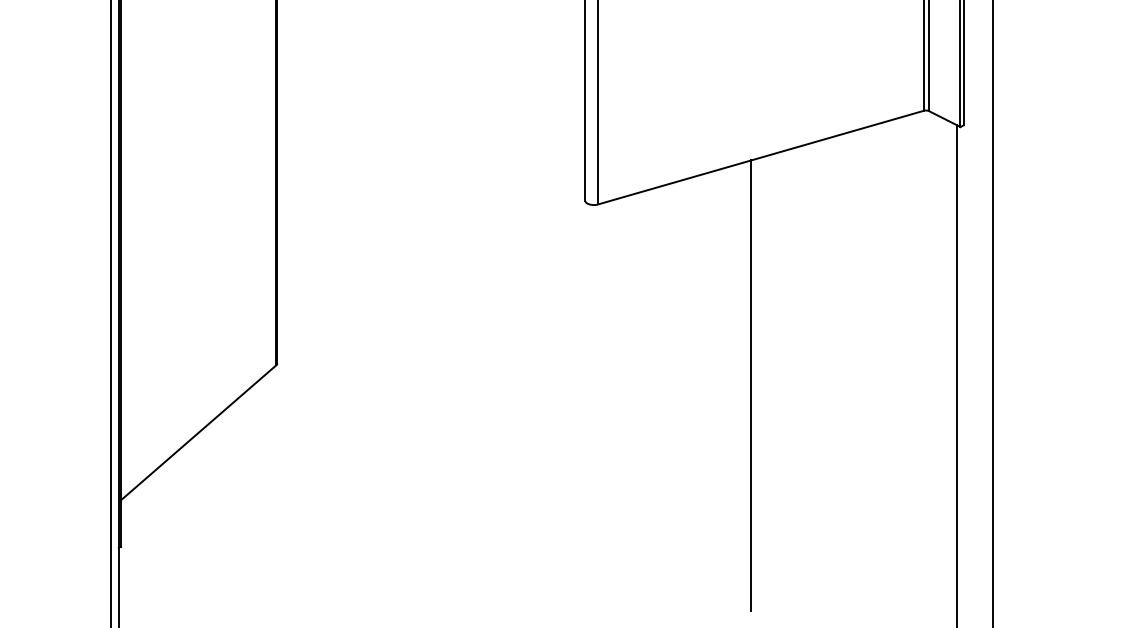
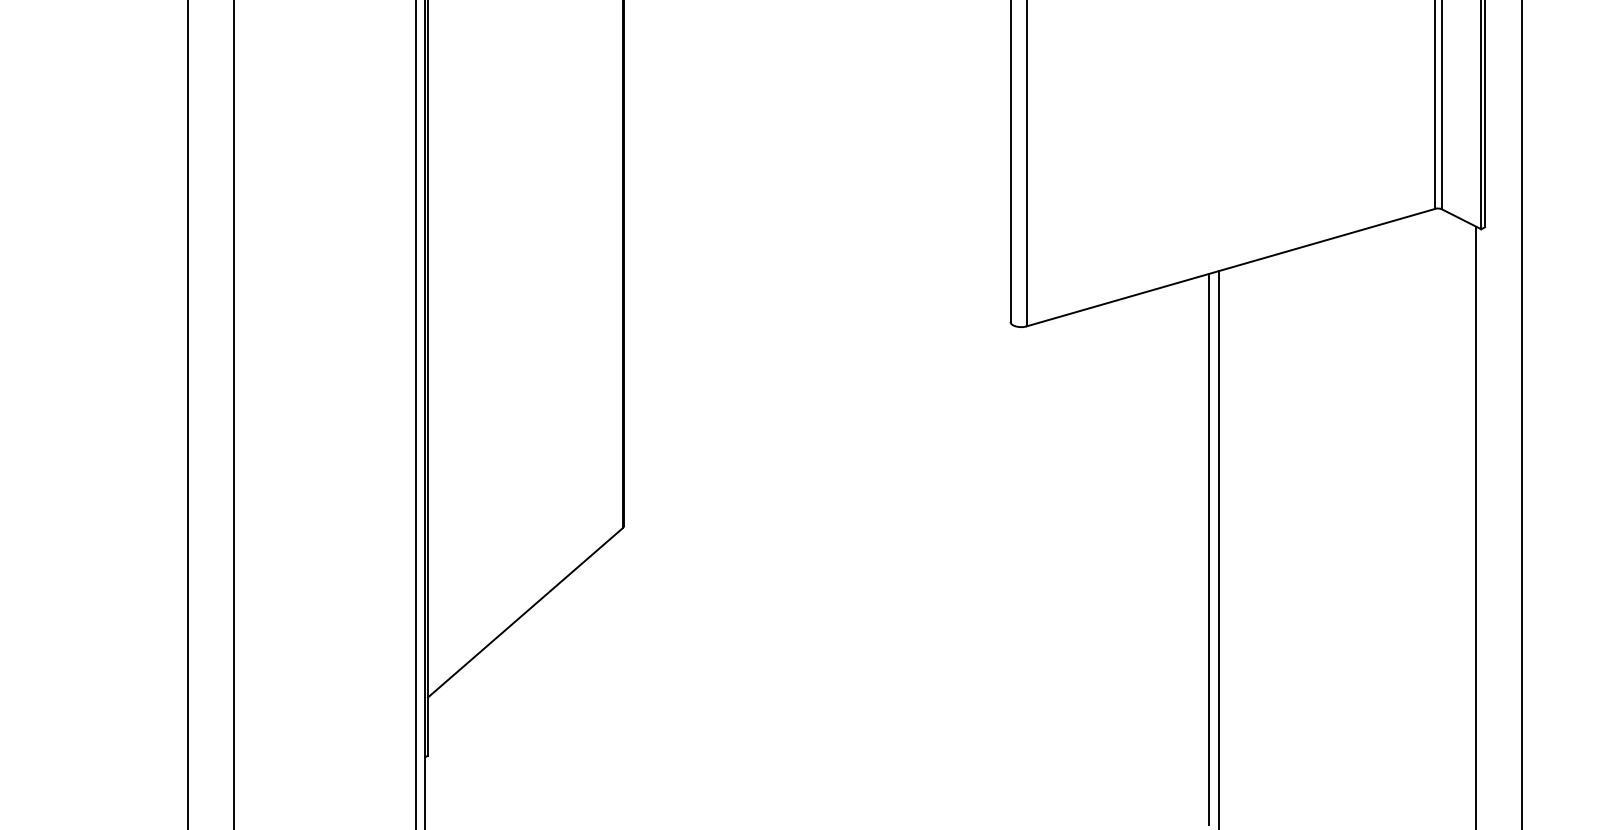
line: (743, 381) -> (1209, 548), added

